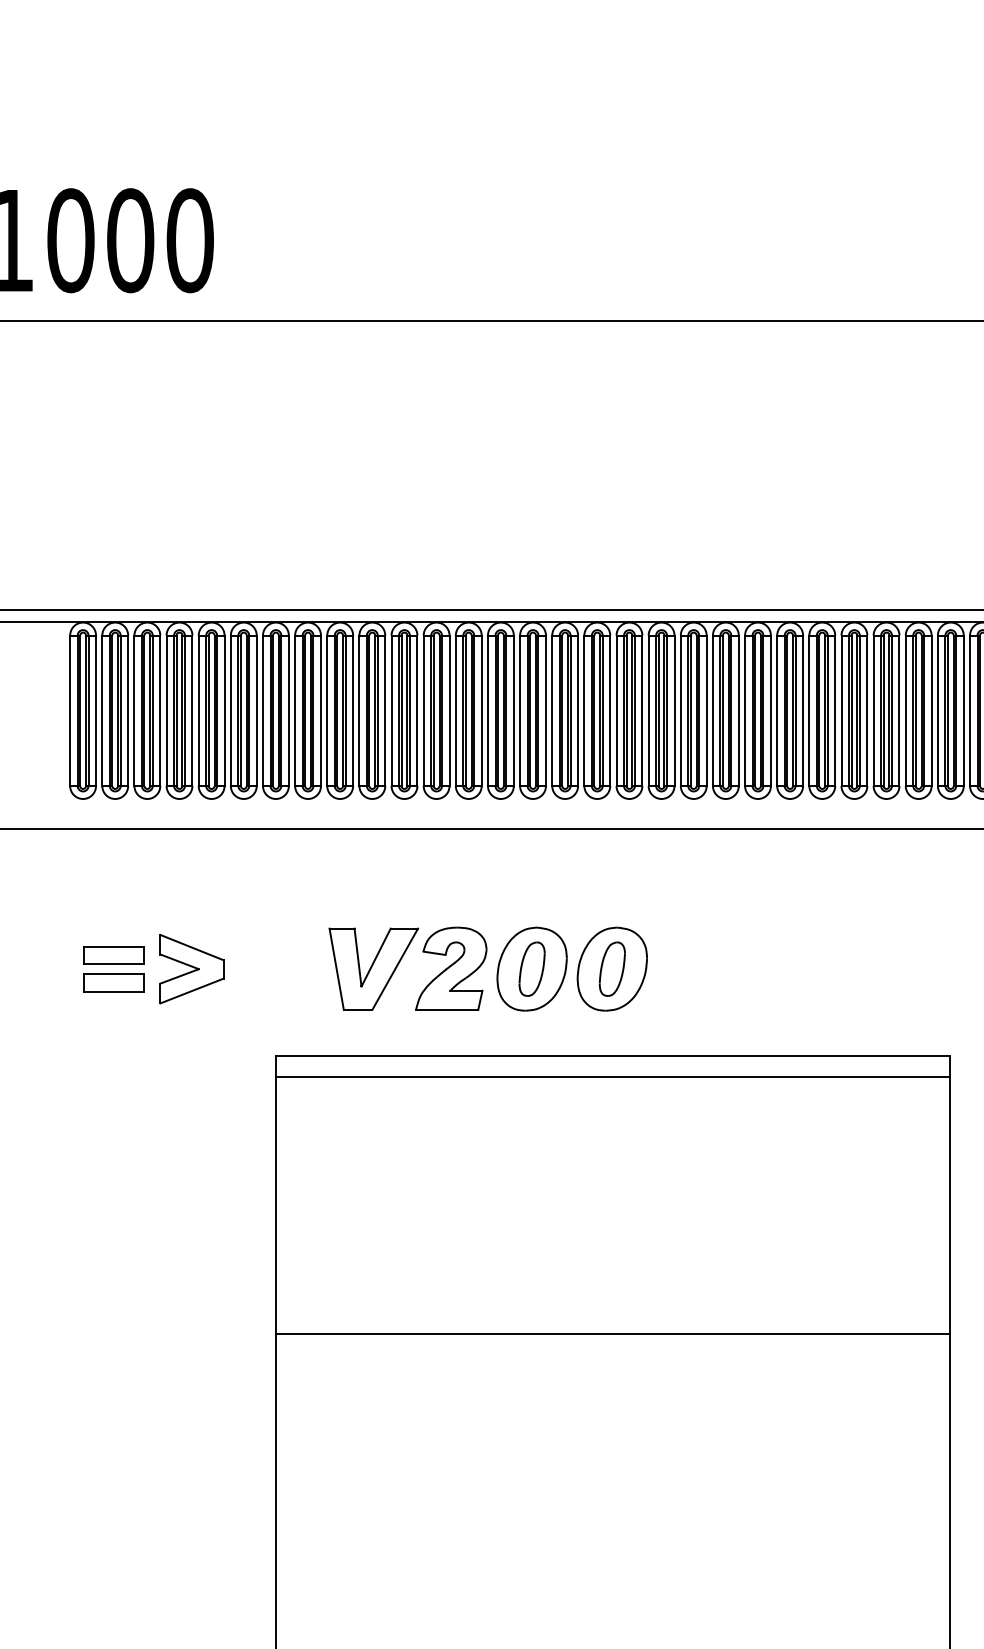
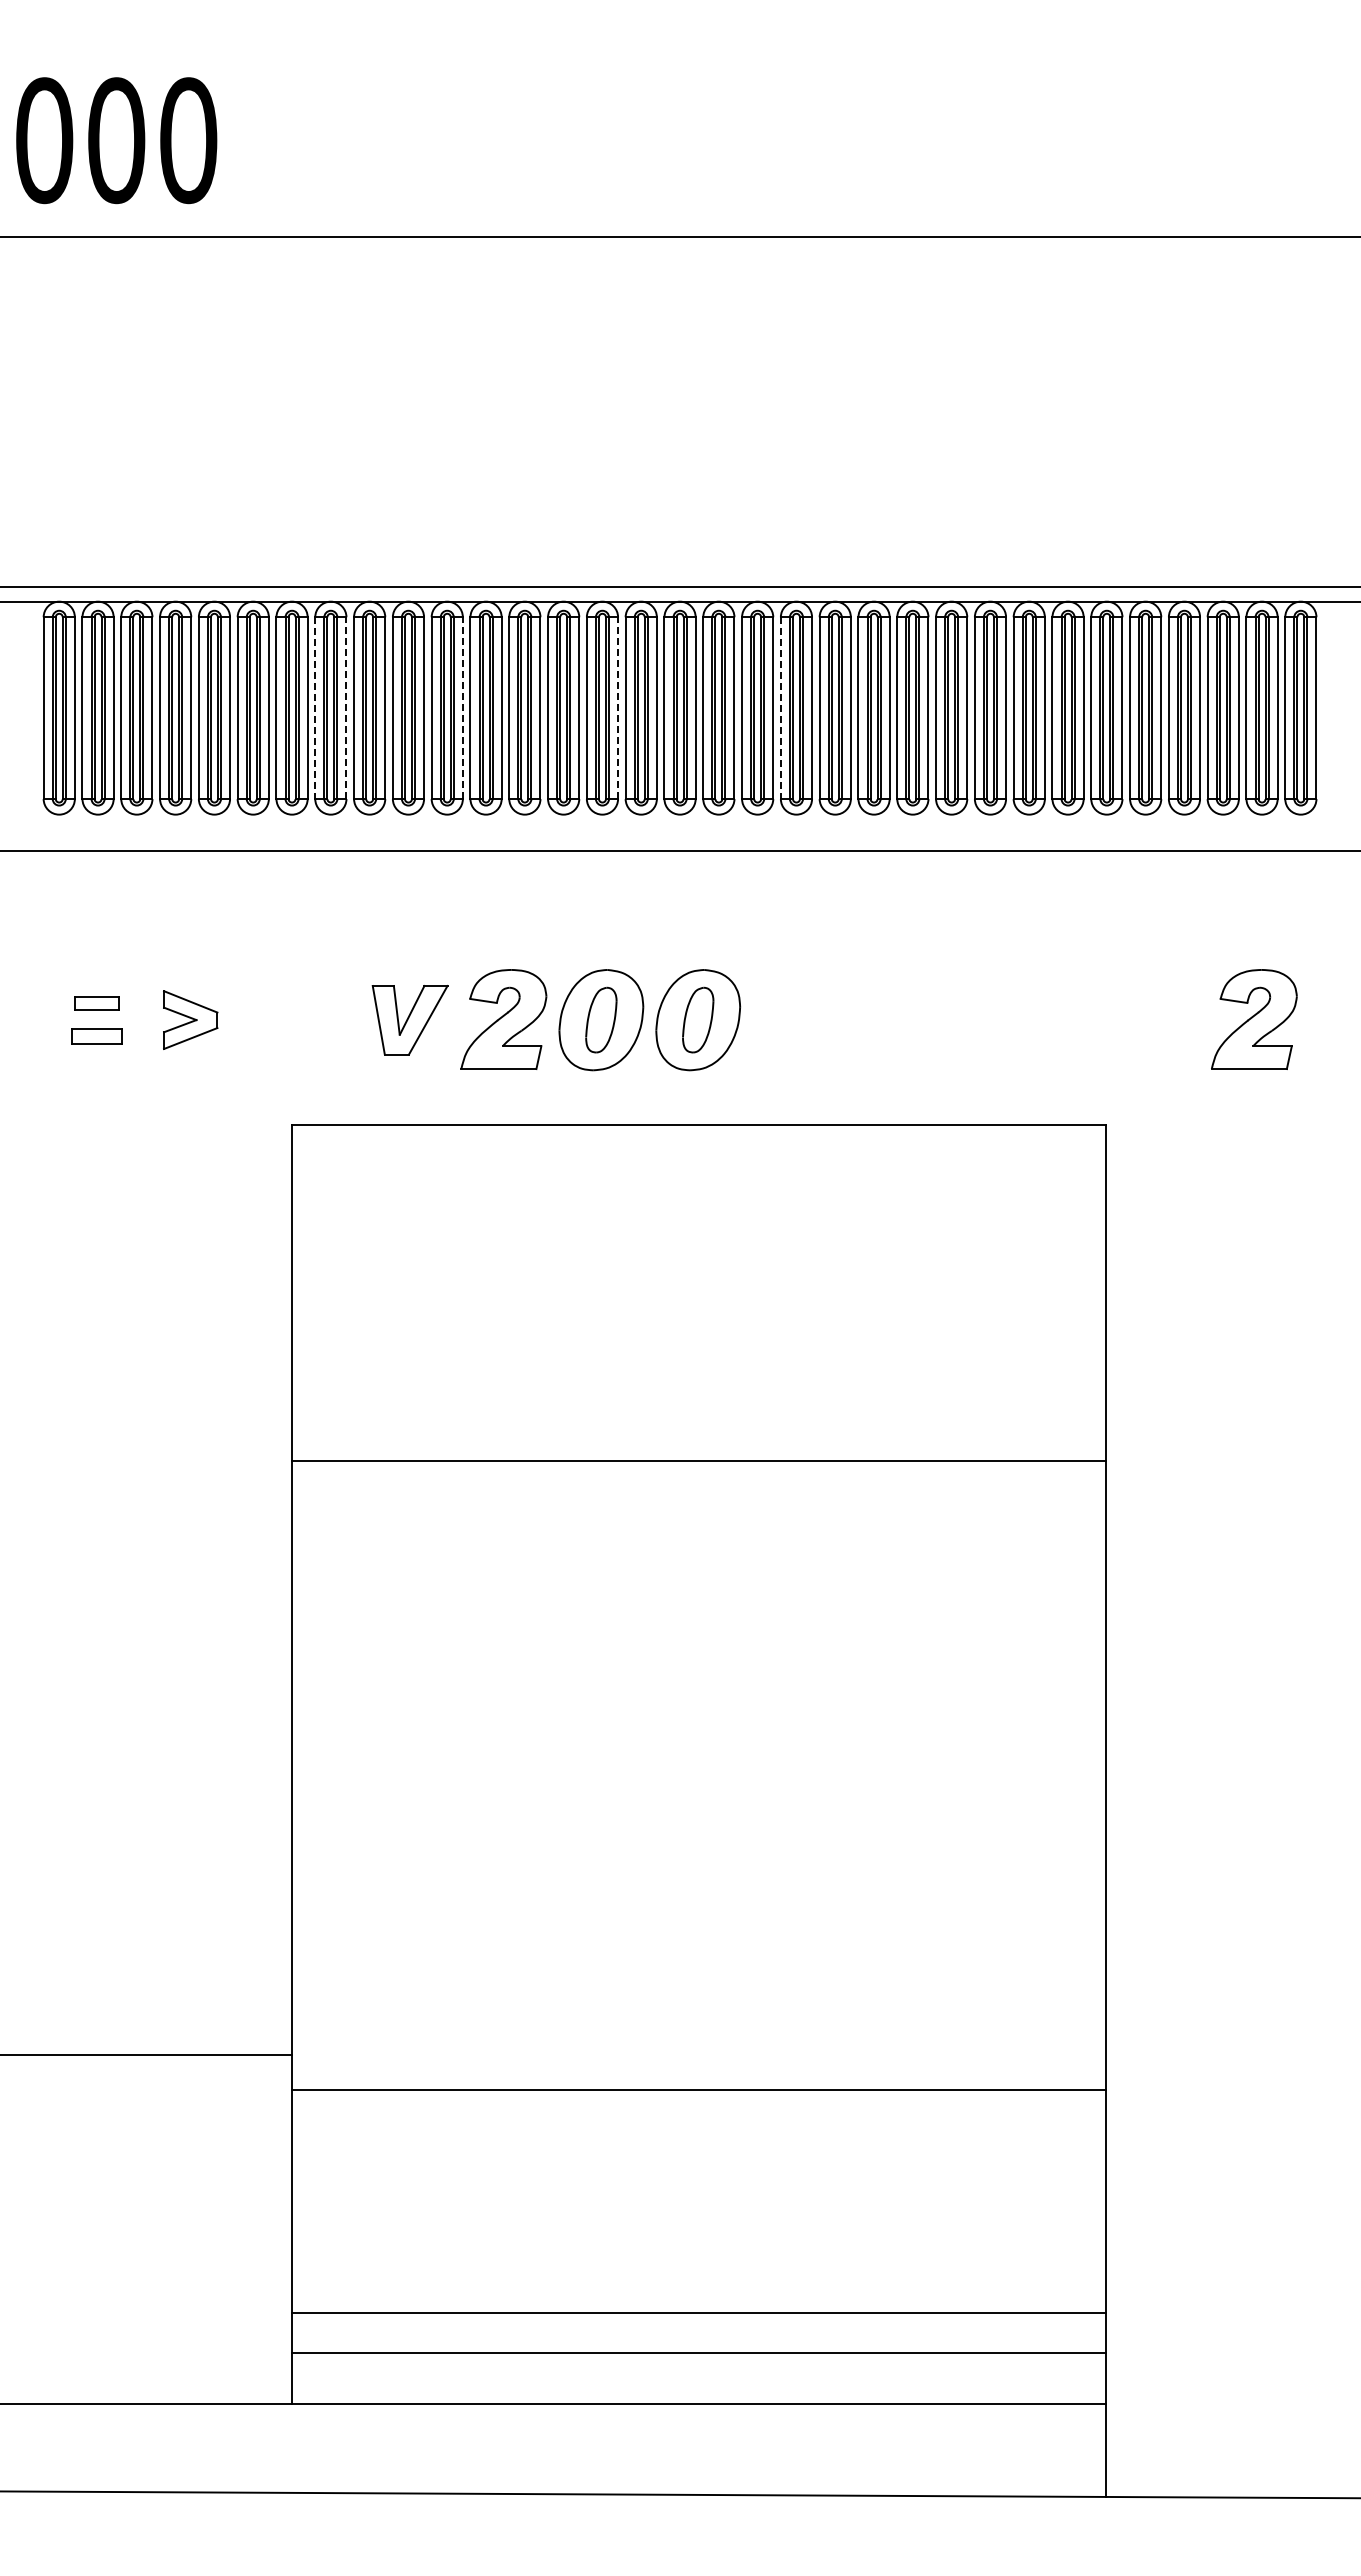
line: (295, 711) -> (315, 708), solid -> dashed
line: (321, 711) -> (346, 708), solid -> dashed
line: (417, 711) -> (462, 708), solid -> dashed
line: (546, 711) -> (618, 708), solid -> dashed
line: (680, 711) -> (780, 708), solid -> dashed
part: (113, 955) -> (96, 1003), size x0.6
part: (191, 968) -> (190, 1019), size x0.7
part: (373, 969) -> (409, 1020), size x0.7
part: (113, 982) -> (96, 1036), size x0.7
line: (613, 1076) -> (699, 1149), removed

